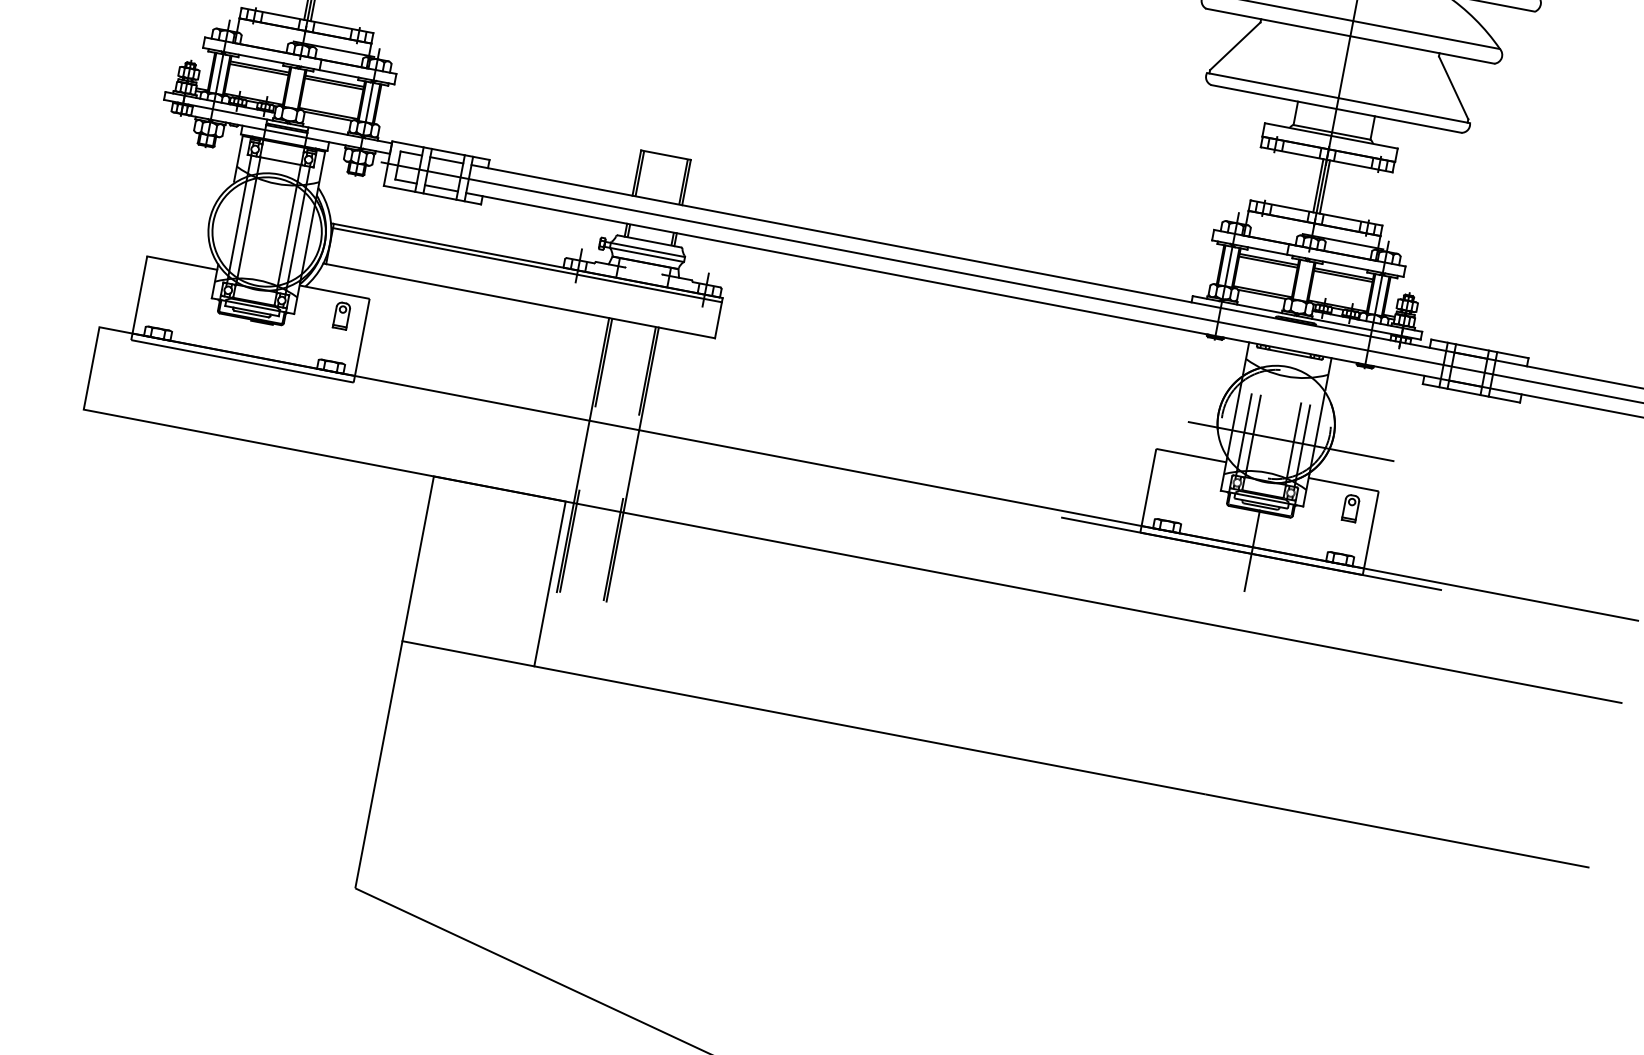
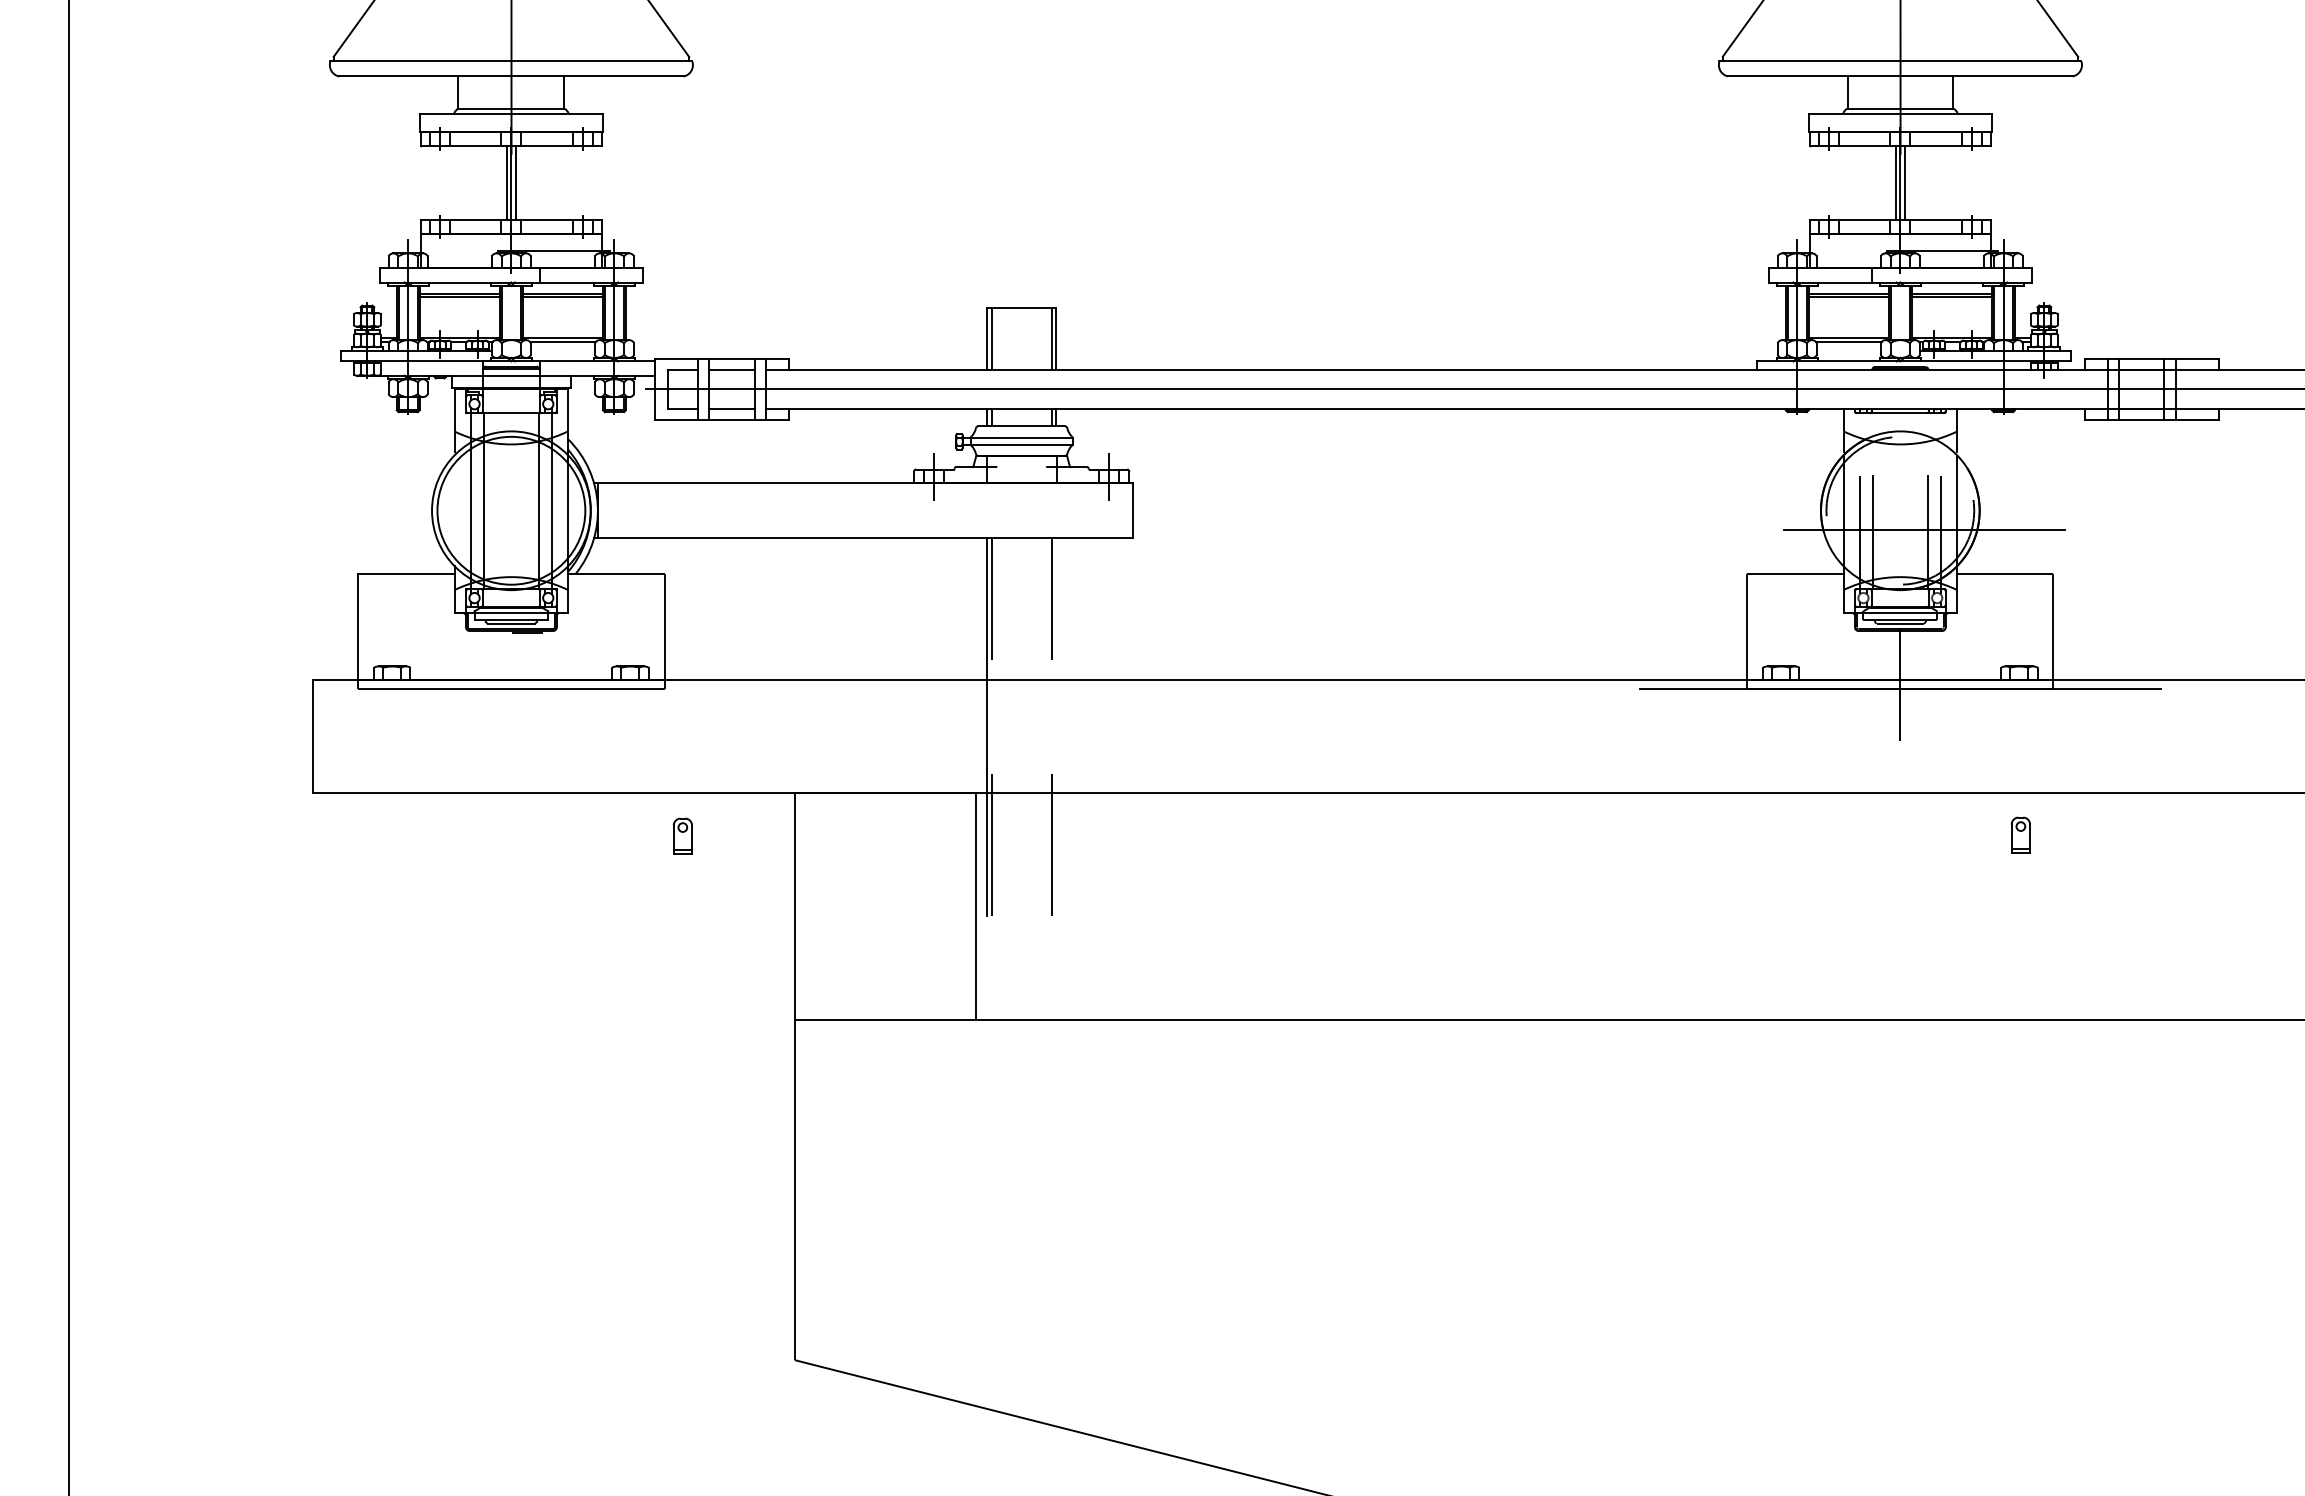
line: (527, 264) -> (865, 488), removed
part: (341, 315) -> (682, 835), moved
line: (632, 464) -> (1055, 726), removed
part: (1350, 507) -> (2020, 834), moved

